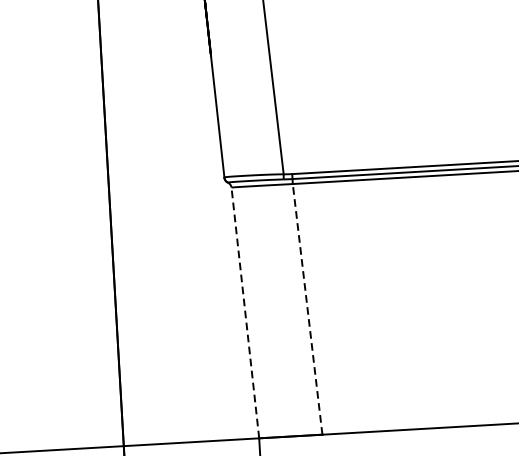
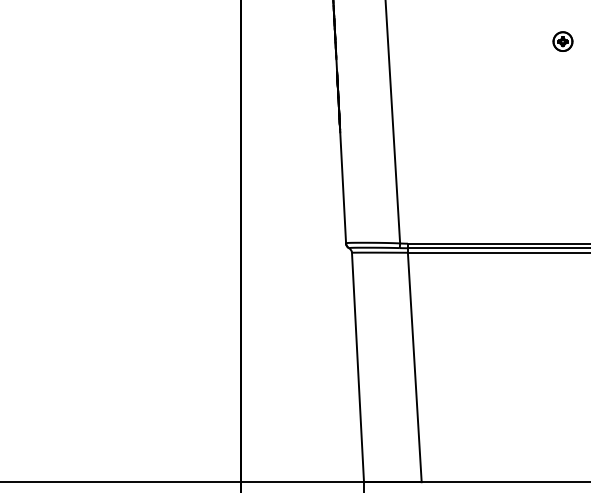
line: (307, 309) -> (414, 367), dashed -> solid
line: (244, 313) -> (357, 367), dashed -> solid

